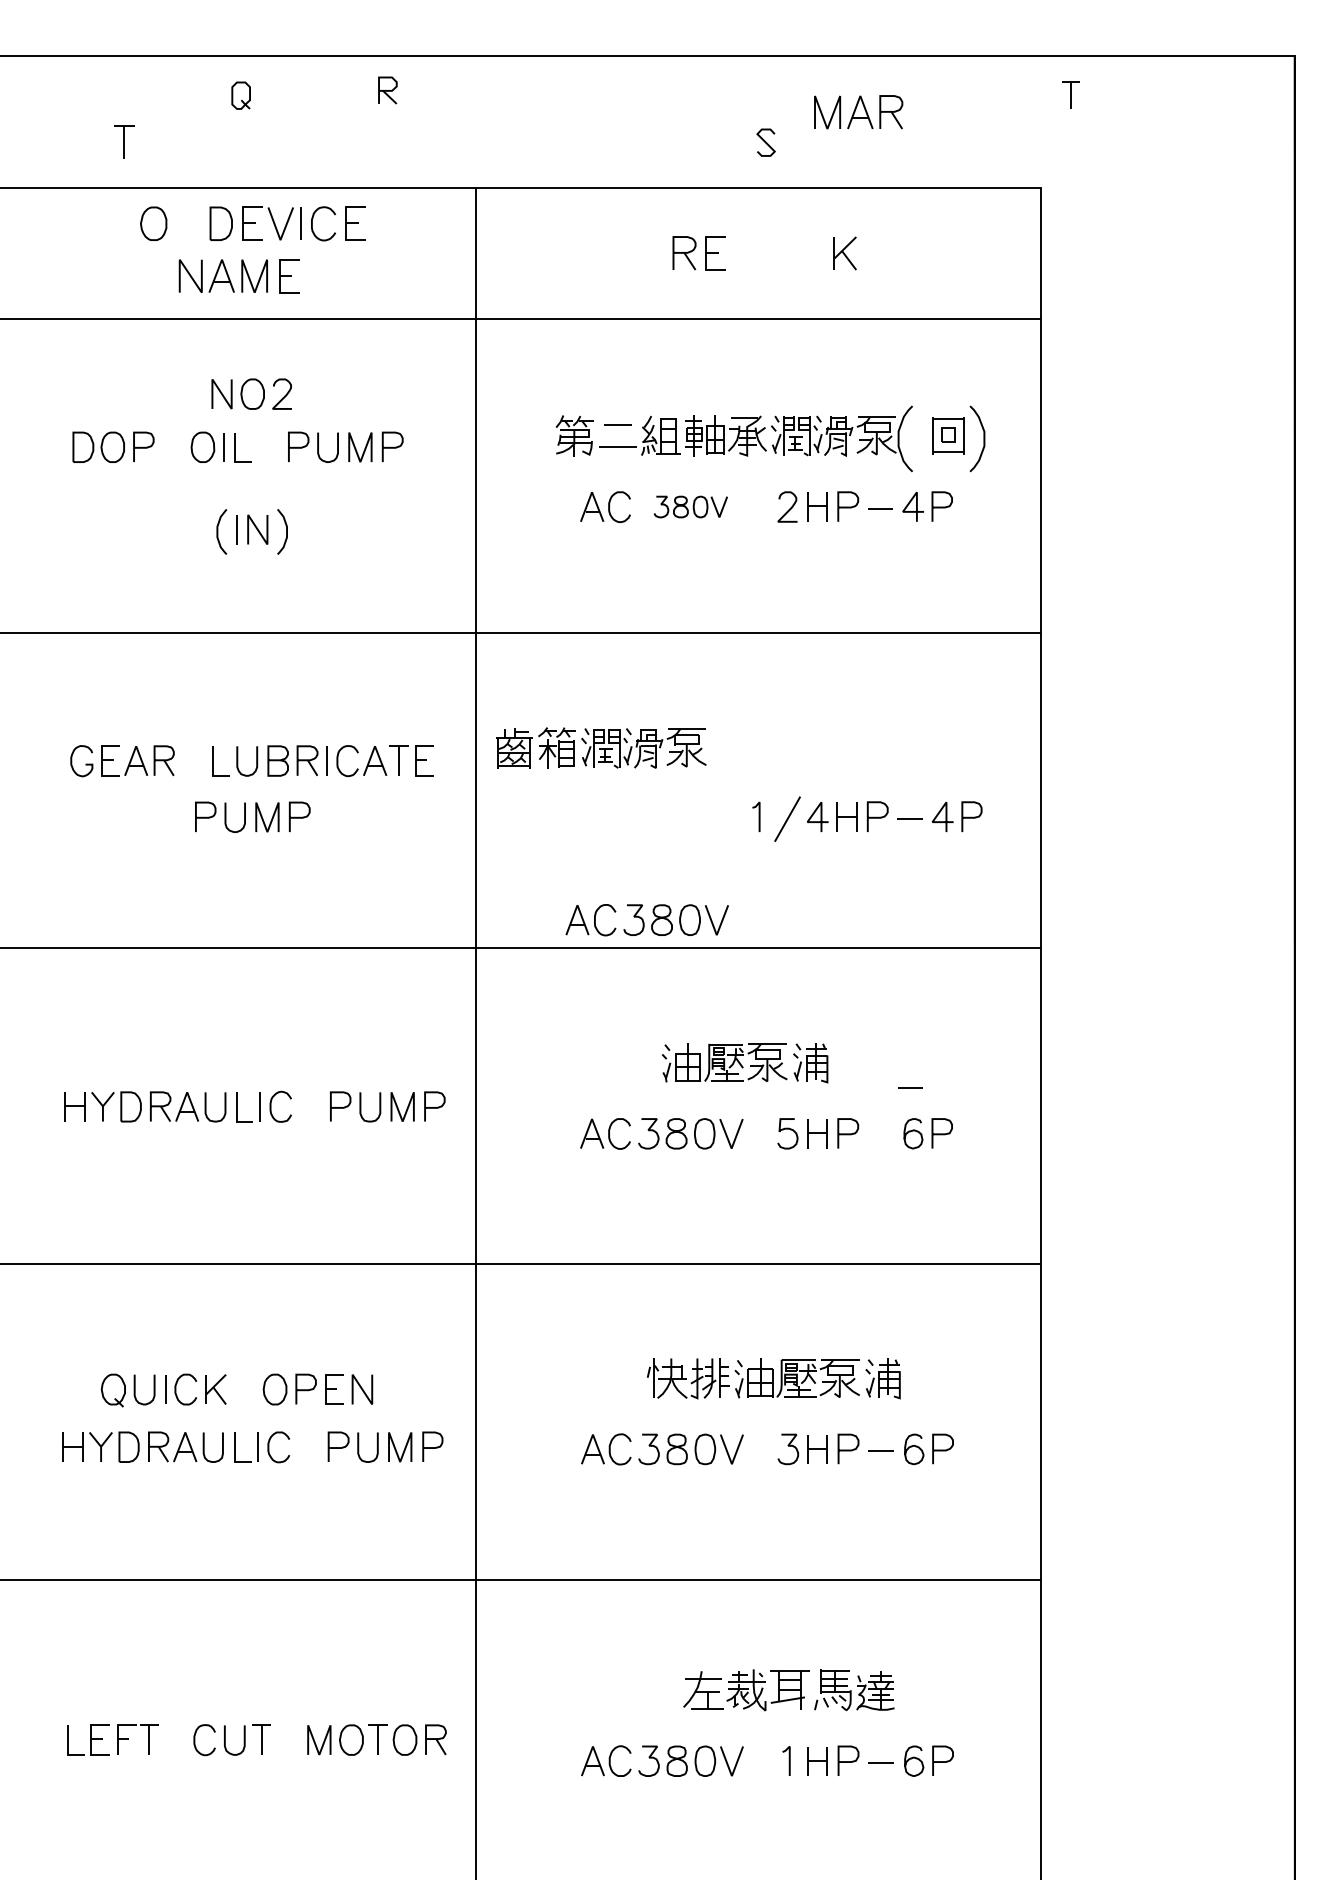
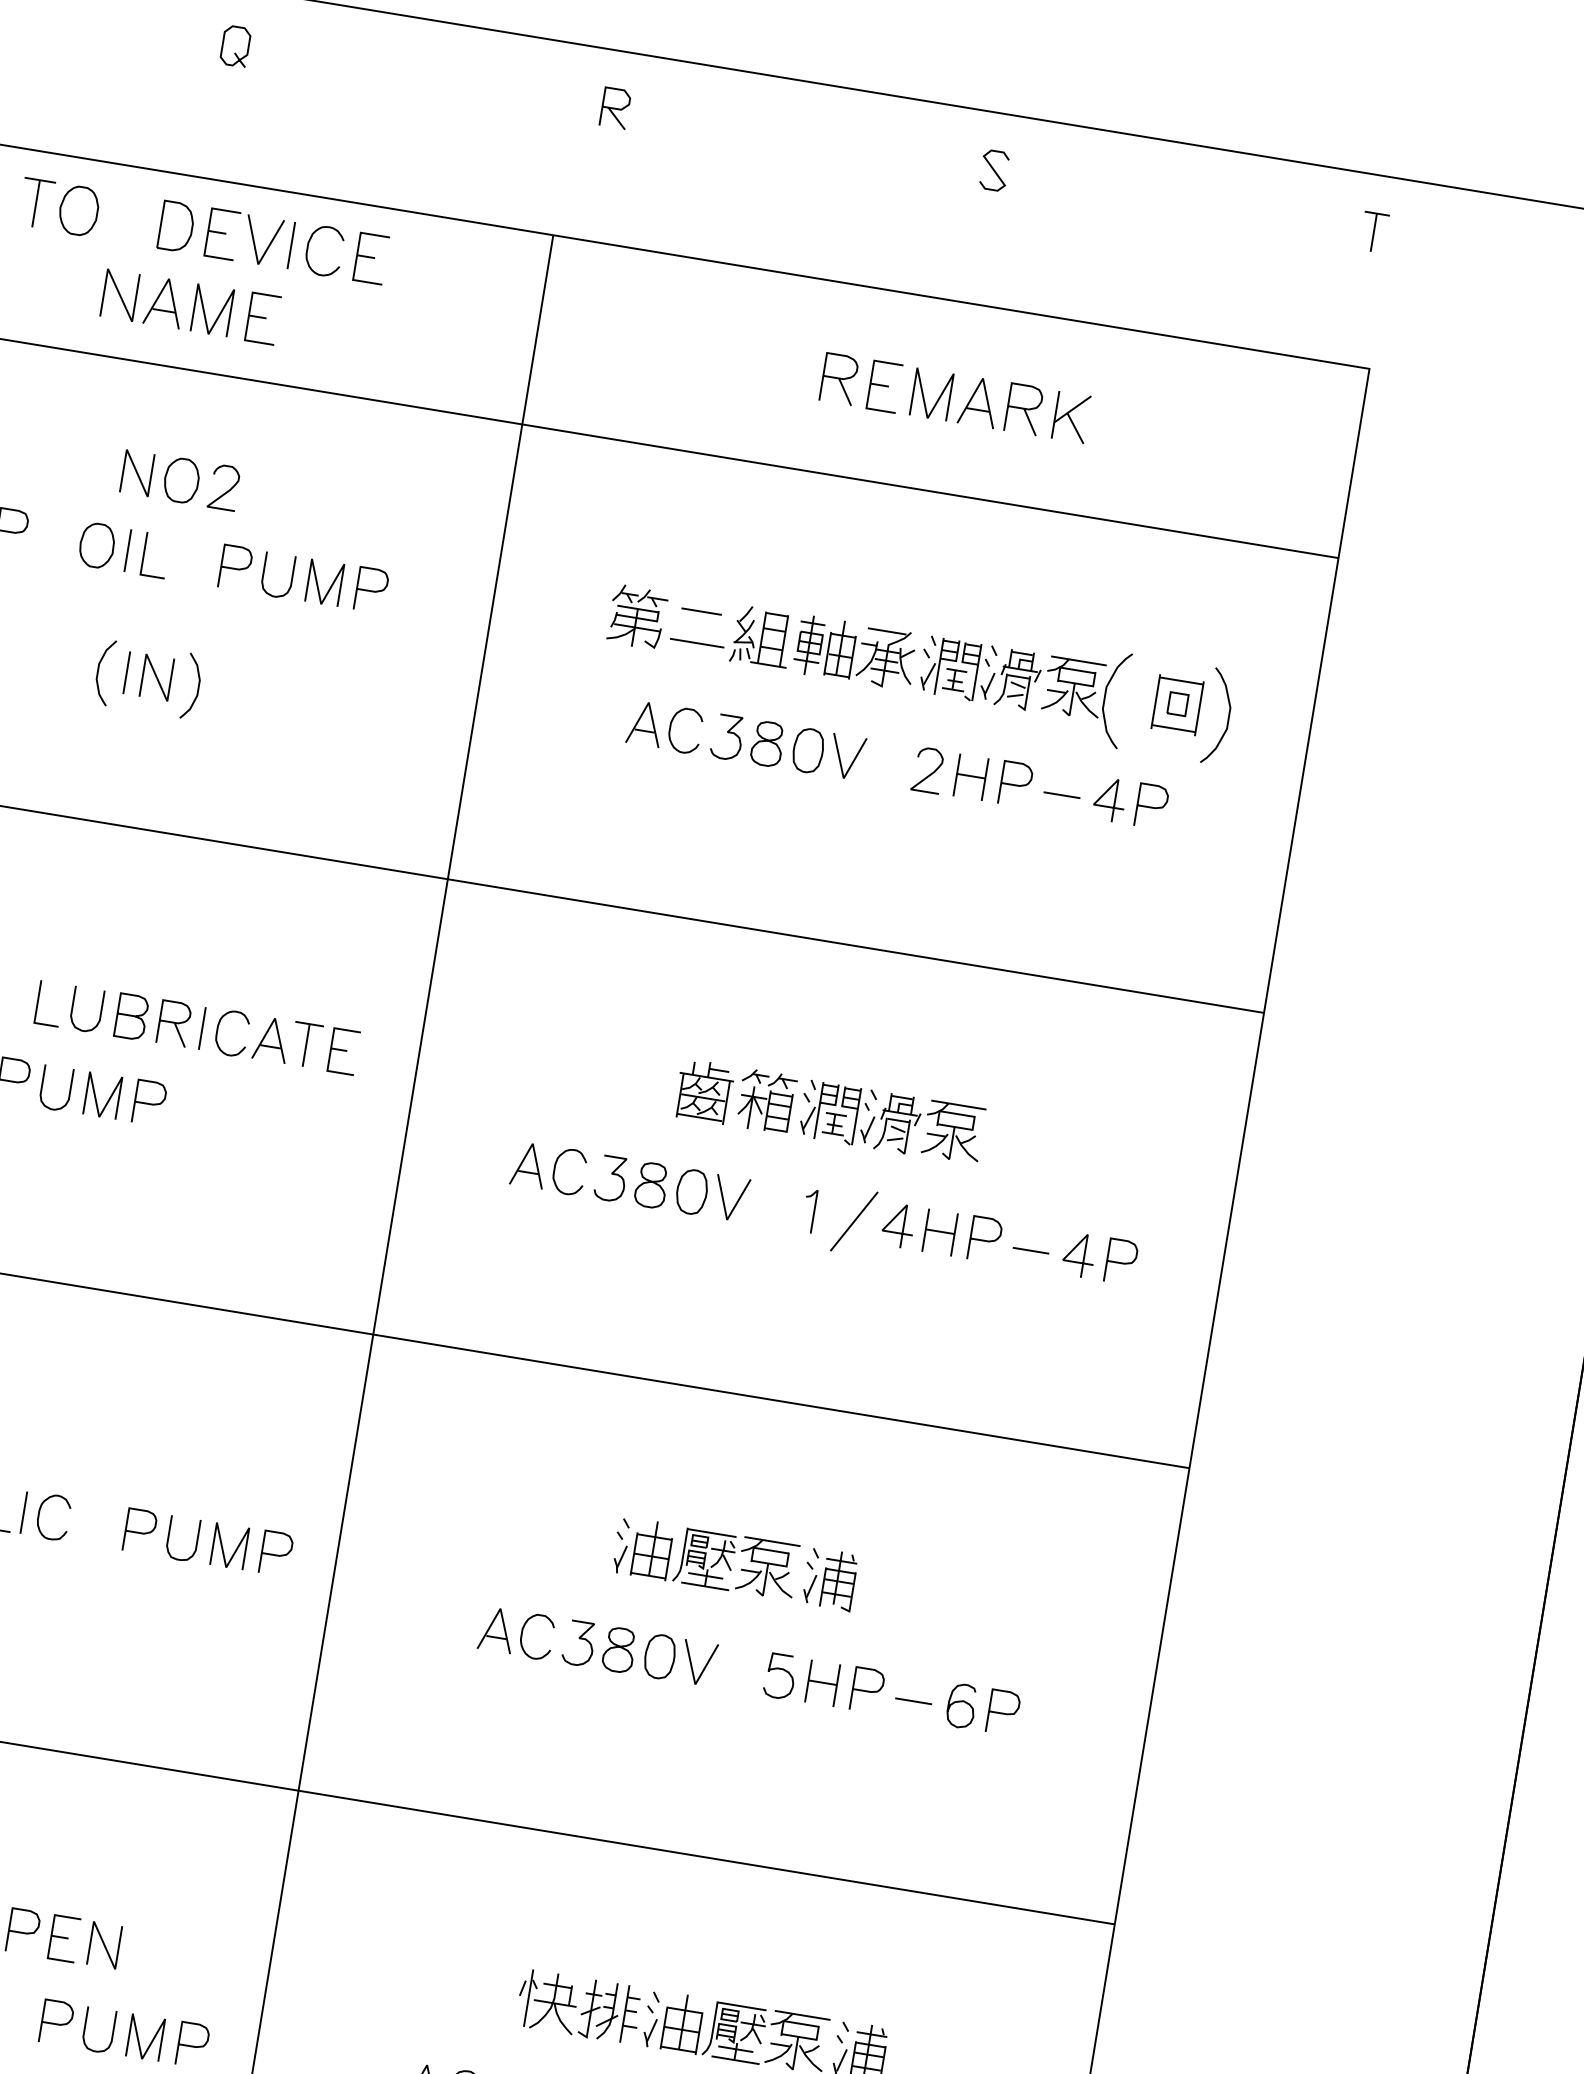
part: (387, 90) -> (614, 108), moved
part: (1070, 94) -> (1374, 230), moved
part: (858, 112) -> (976, 401), moved
part: (124, 141) -> (36, 202), moved
curve: (765, 142) -> (993, 170), moved
part: (690, 506) -> (787, 746), size x1.43
part: (601, 747) -> (830, 1111), moved
part: (646, 920) -> (628, 1182), moved
line: (910, 1087) -> (913, 1700), moved

